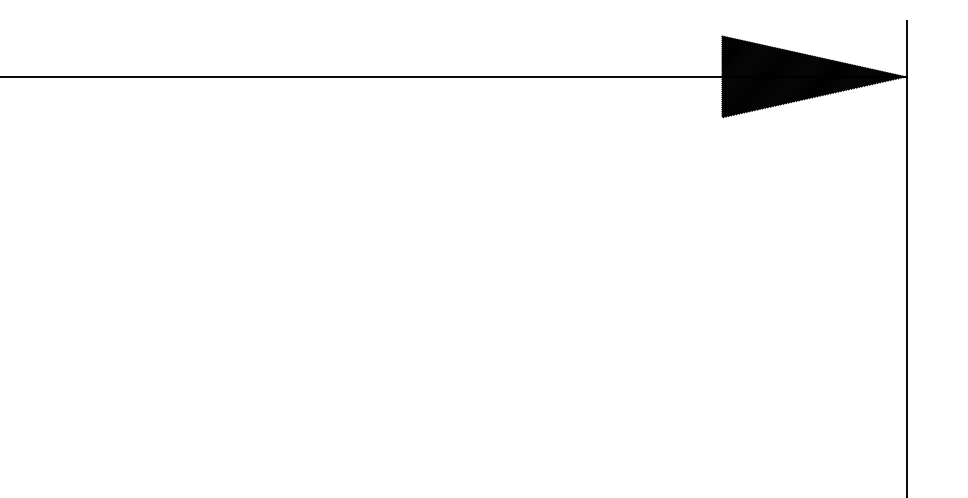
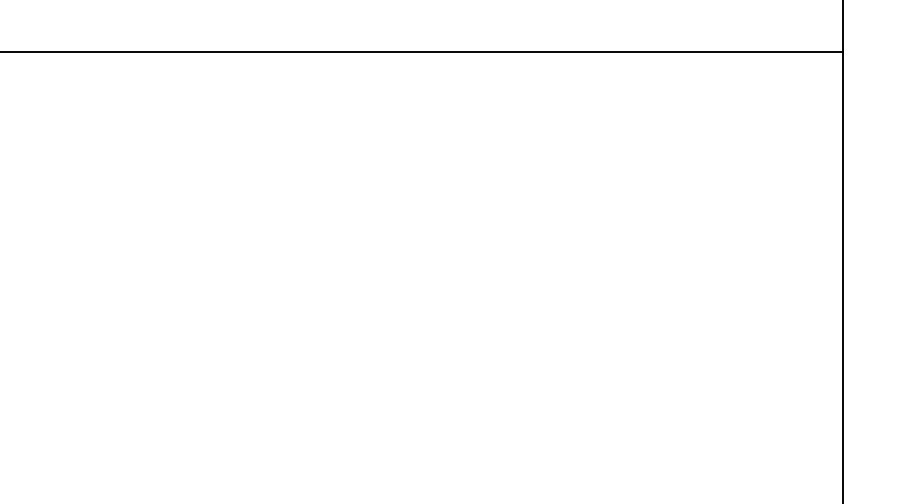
hatch: (813, 76) -> (756, 51), removed

